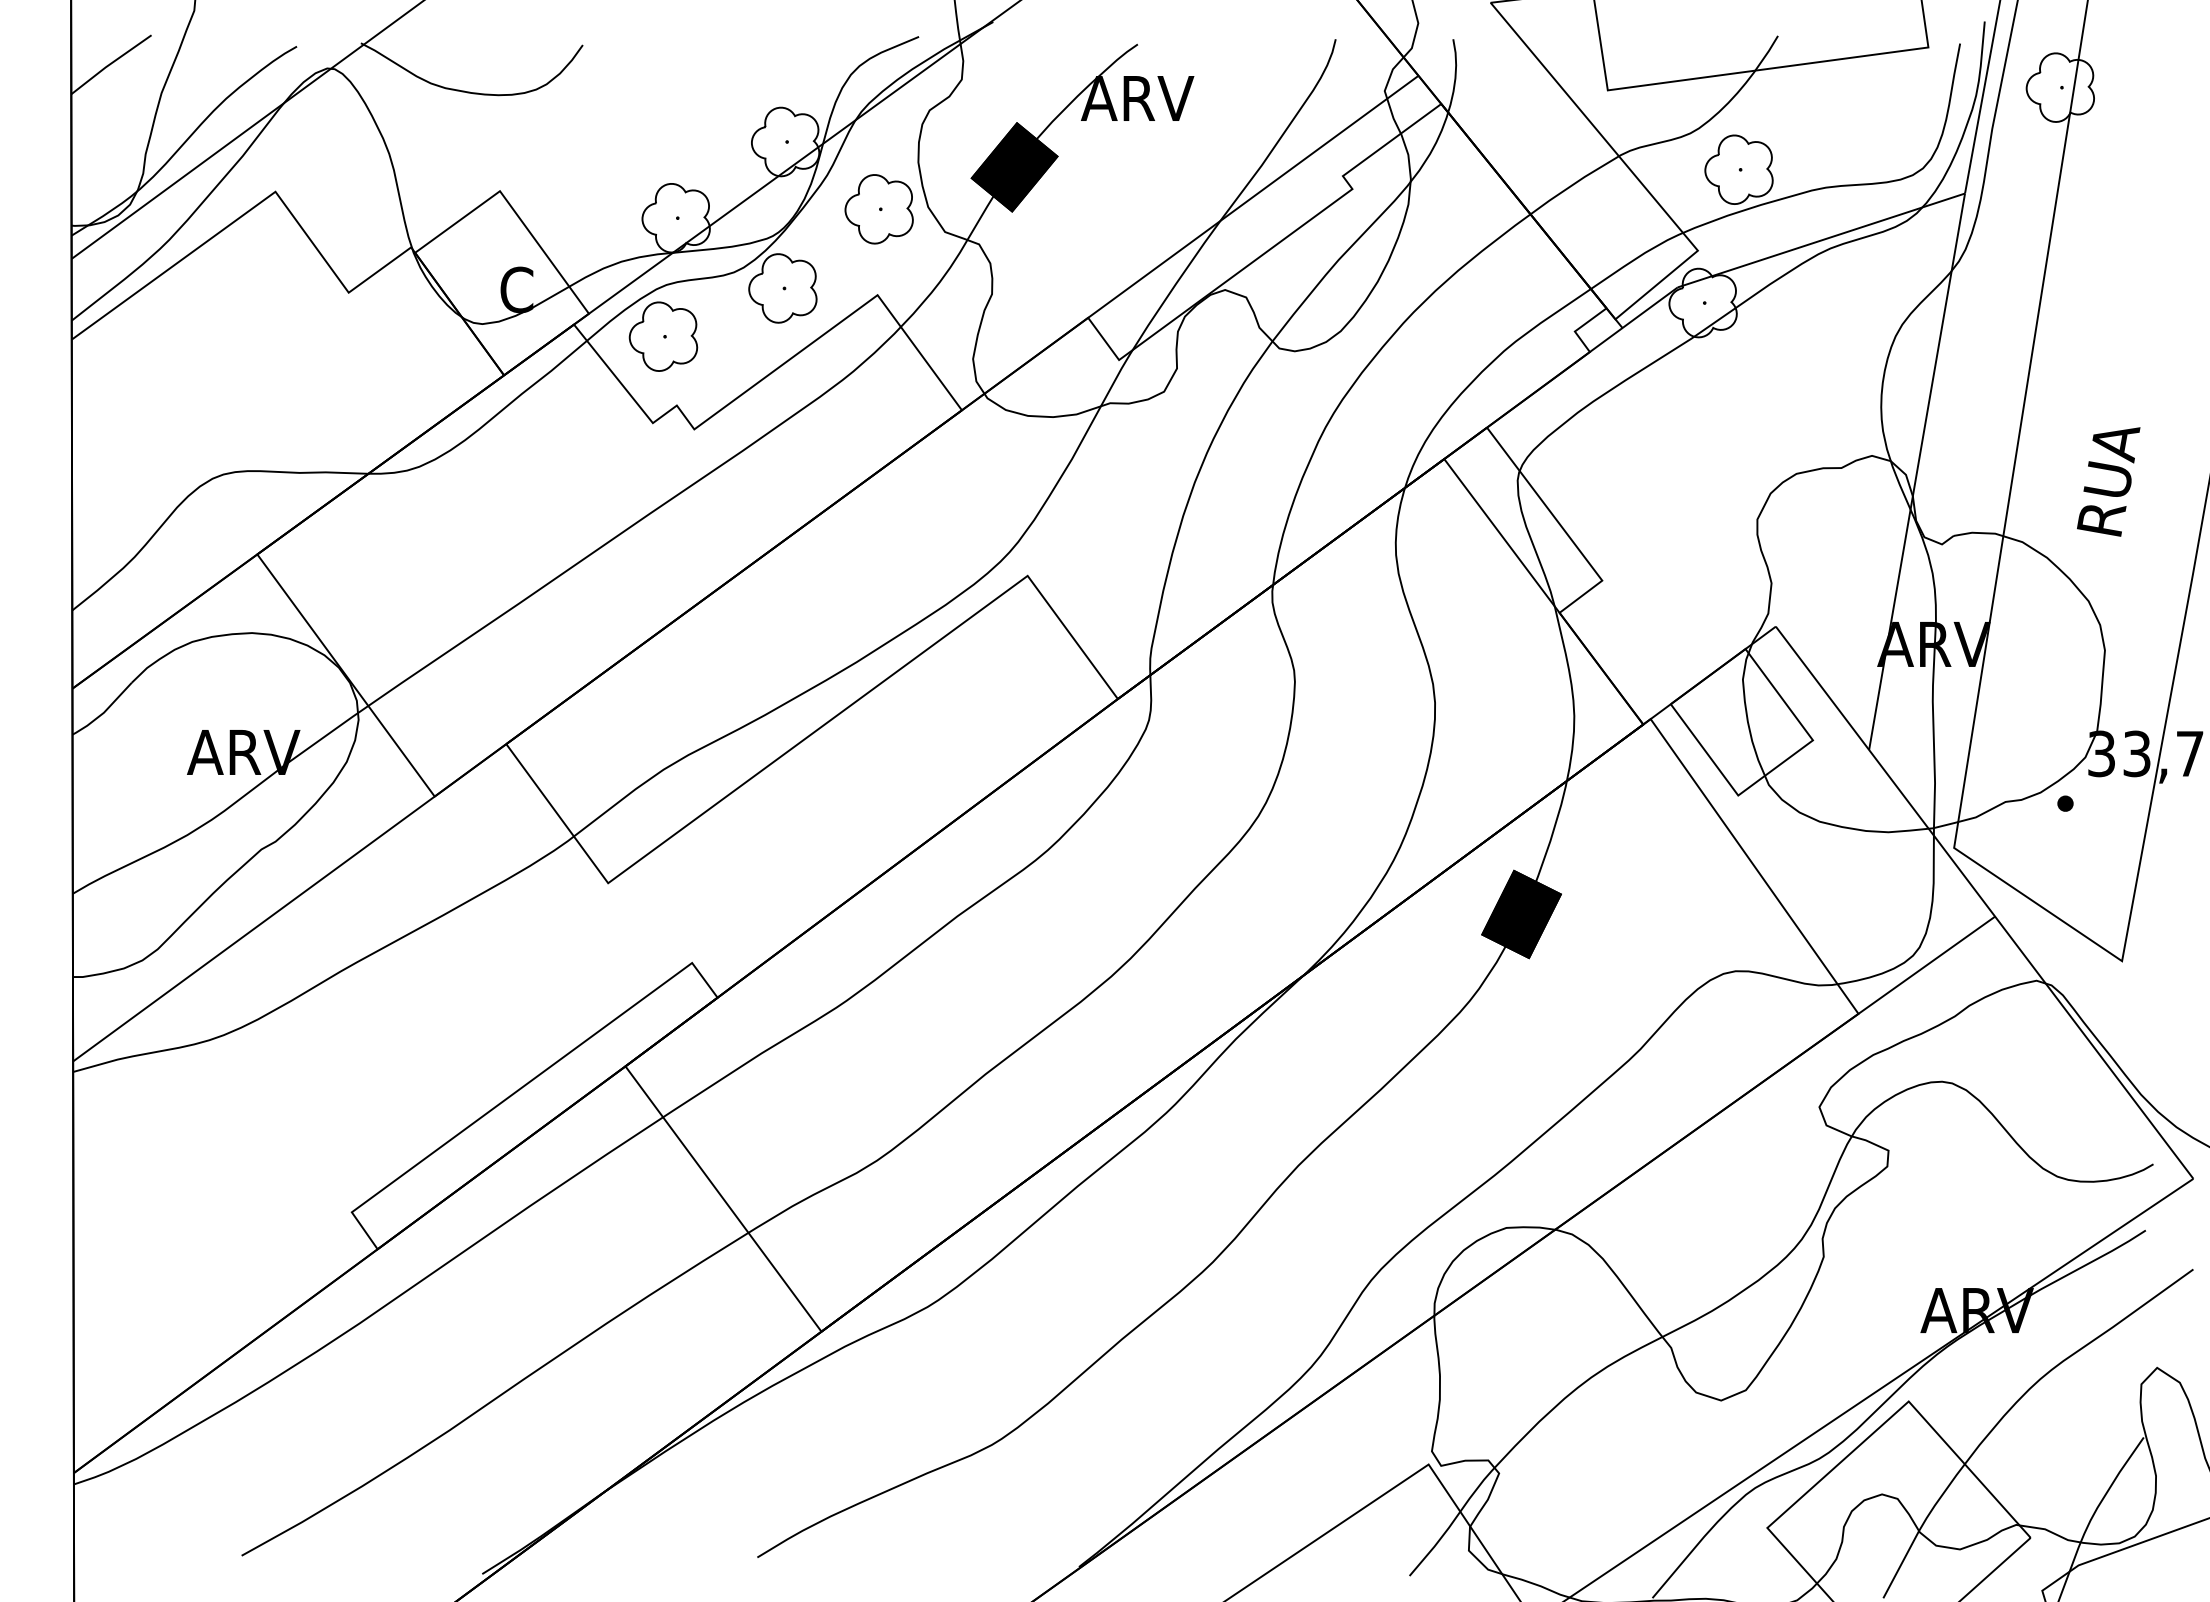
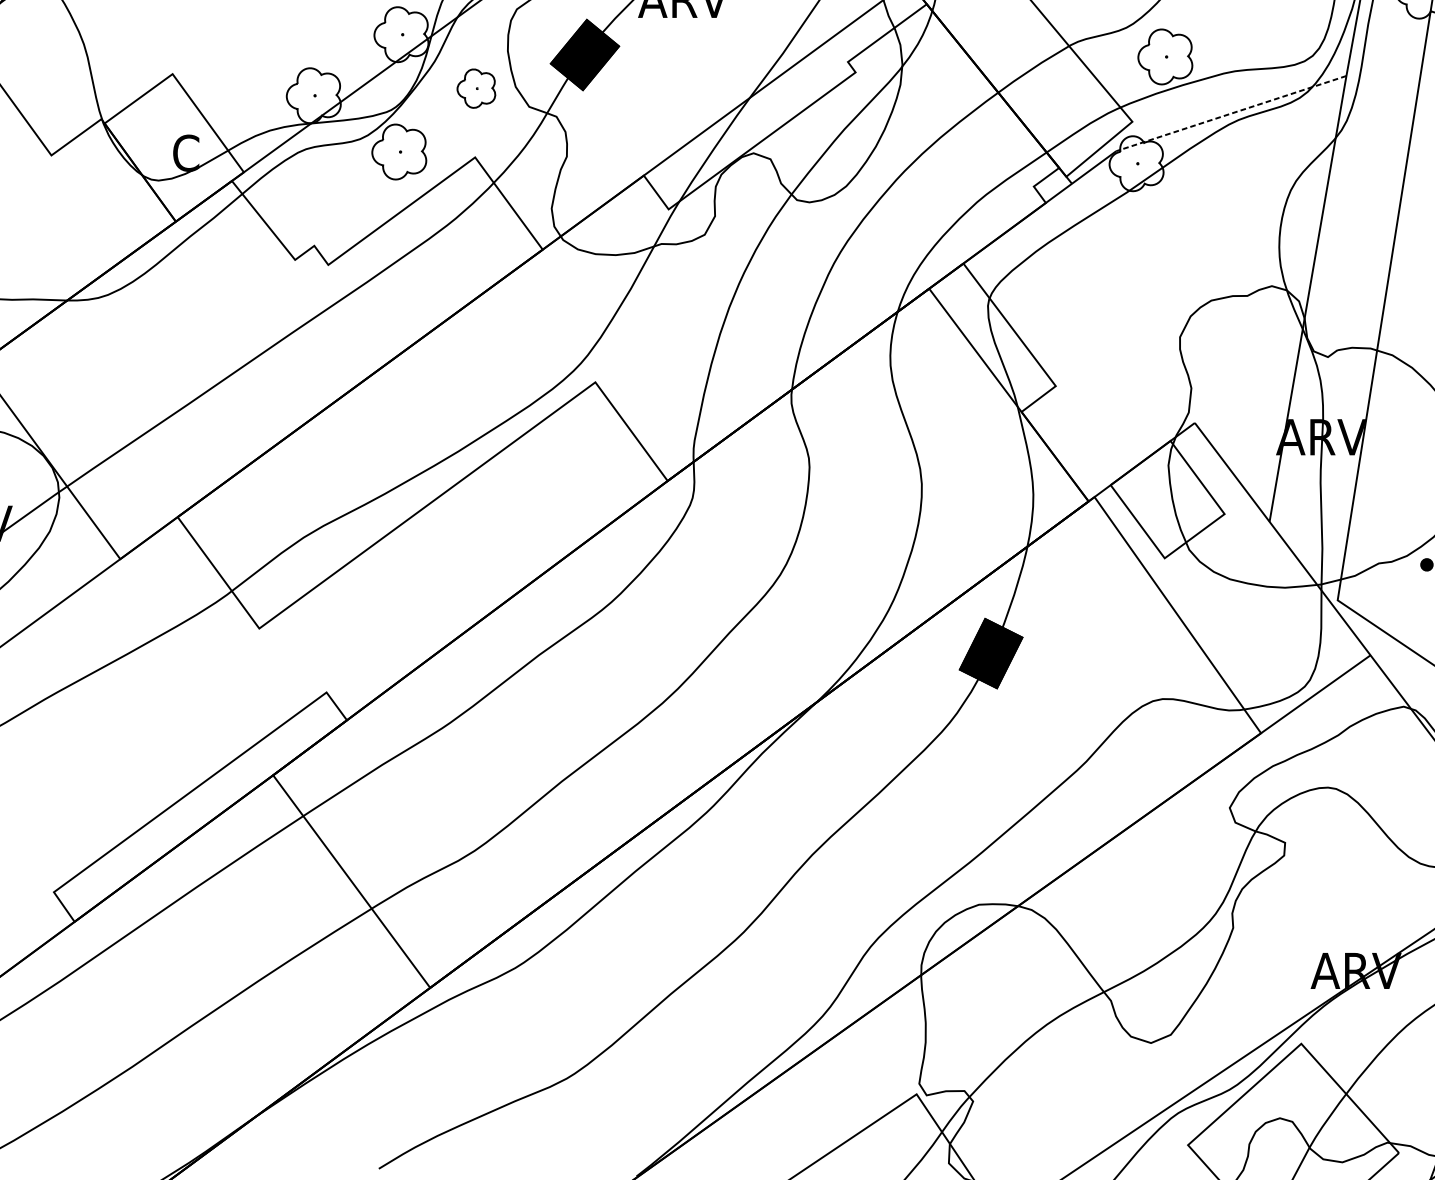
part: (878, 209) -> (475, 88), size x0.7
line: (1820, 240) -> (1230, 113), solid -> dashed
part: (663, 336) -> (303, 190), removed

